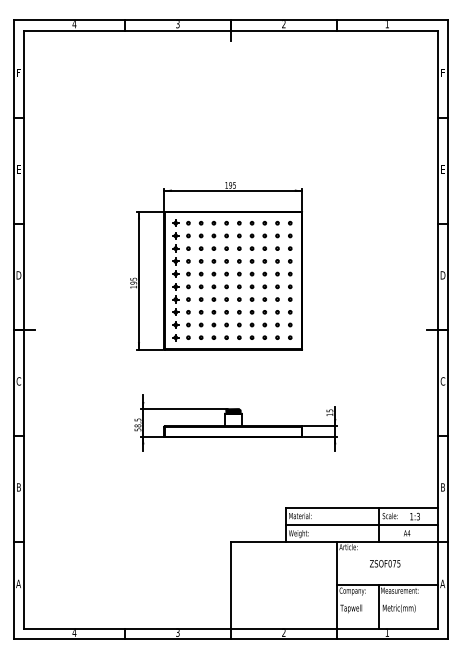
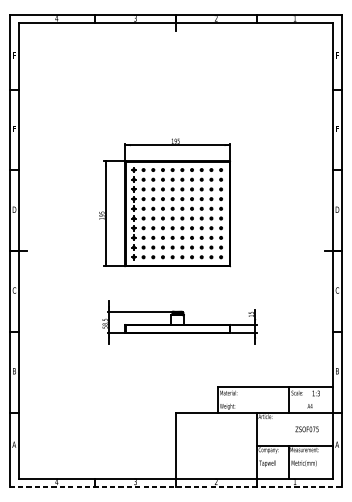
line: (361, 524) -> (275, 399), removed
text: (385, 563) -> (307, 429), moved
line: (230, 639) -> (175, 487), solid -> dashed

